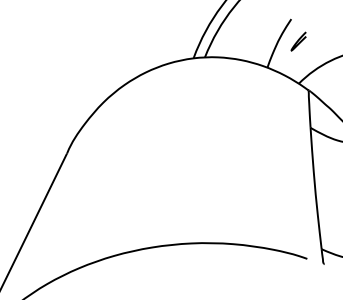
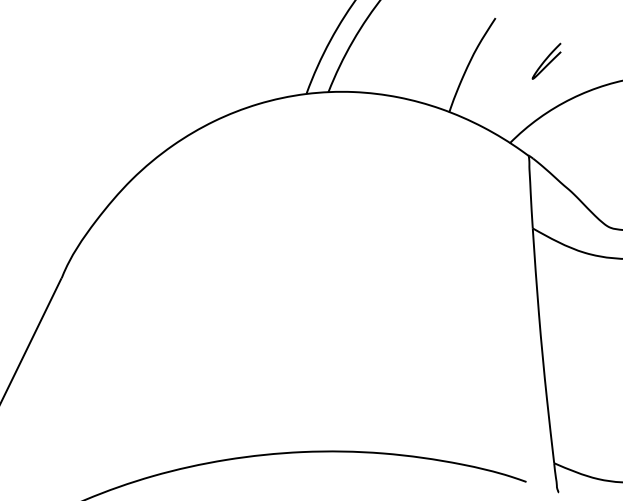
curve: (298, 41) -> (546, 61), moved

